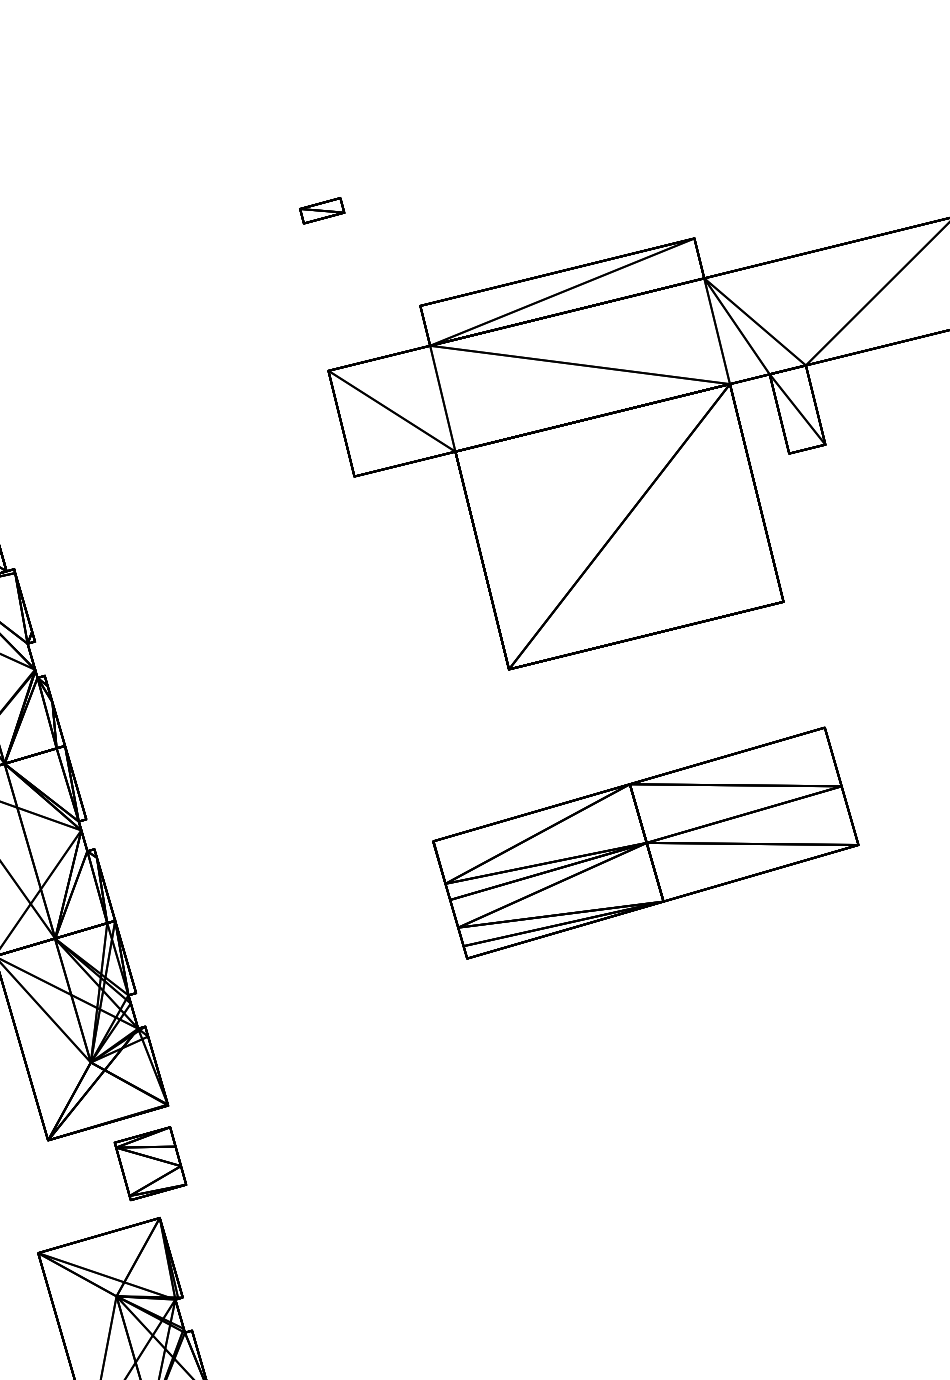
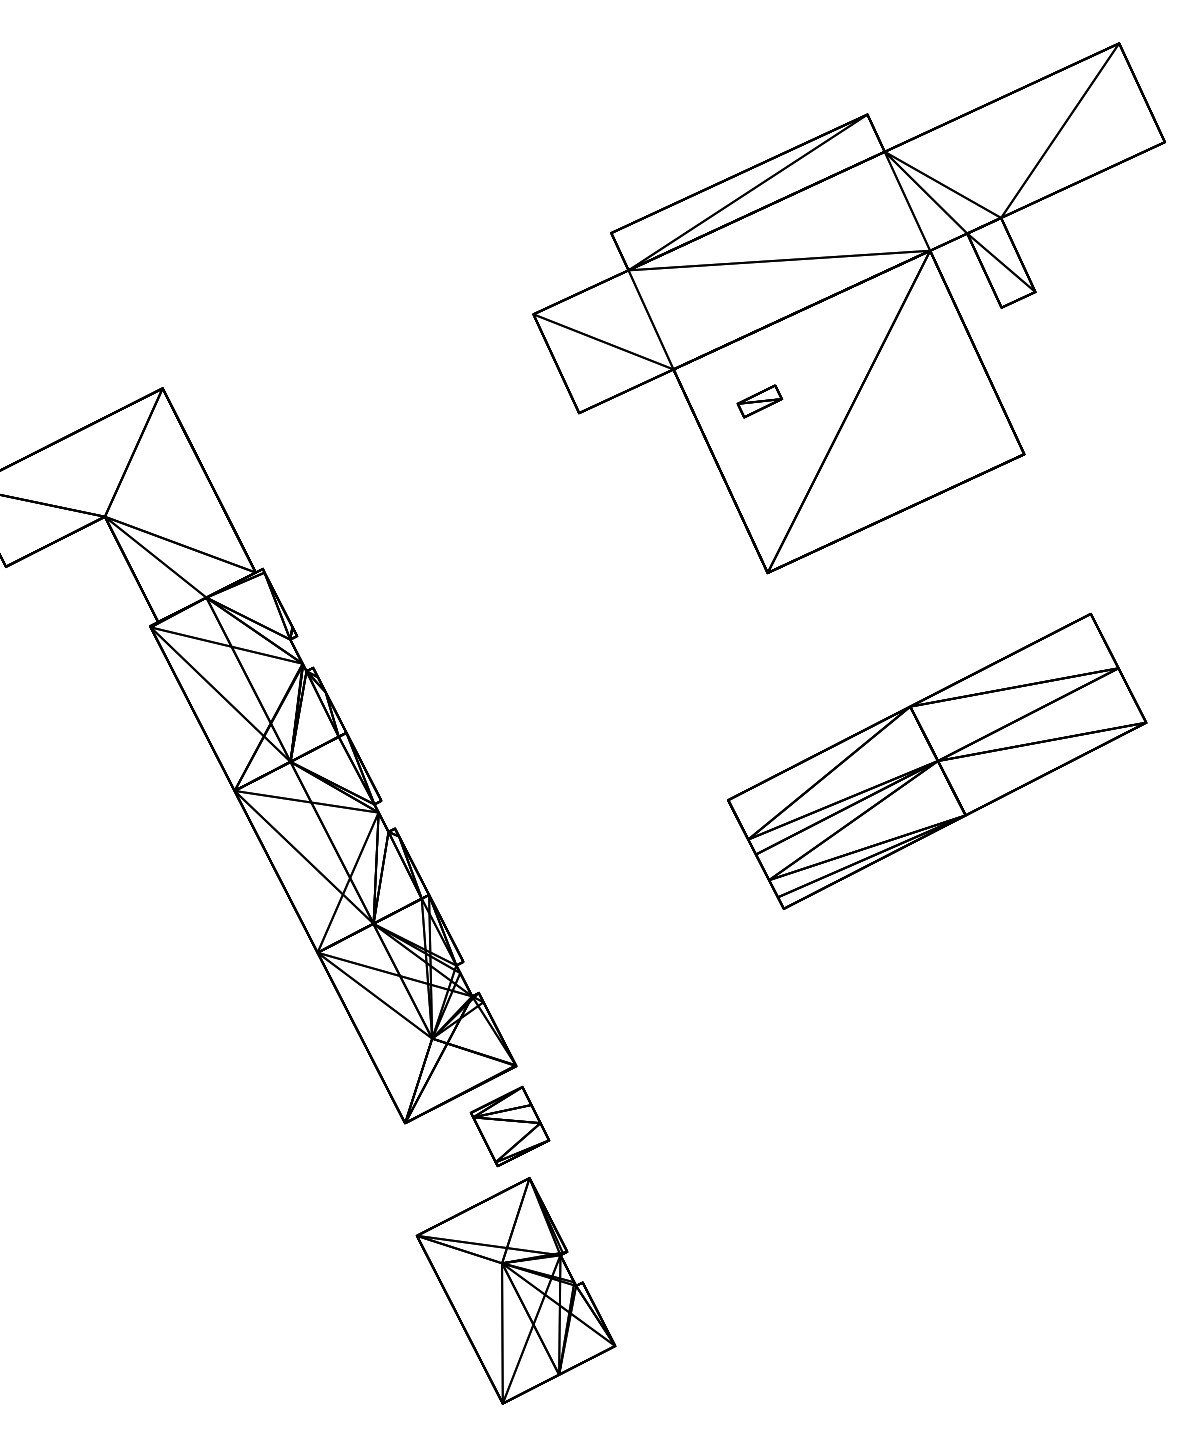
part: (321, 210) -> (759, 401), moved
part: (646, 843) -> (937, 761), moved

